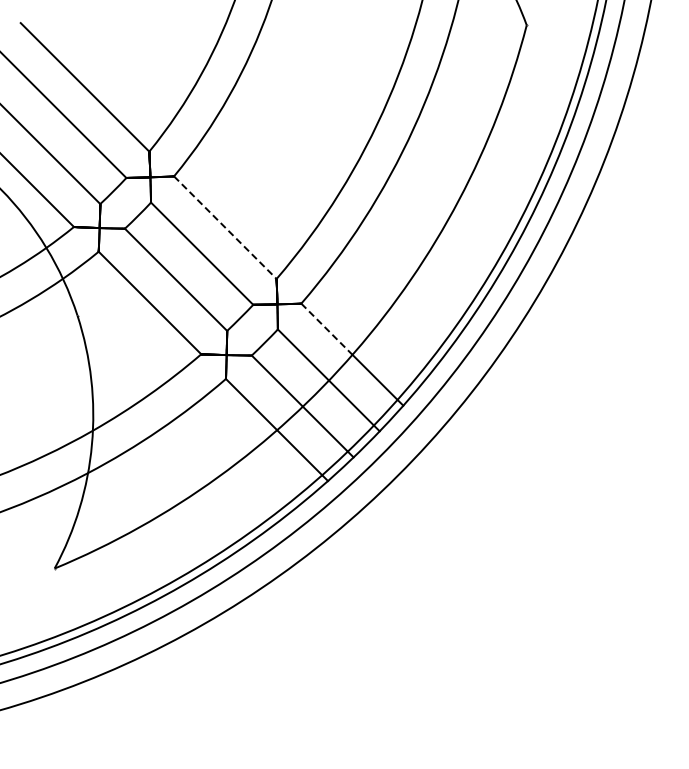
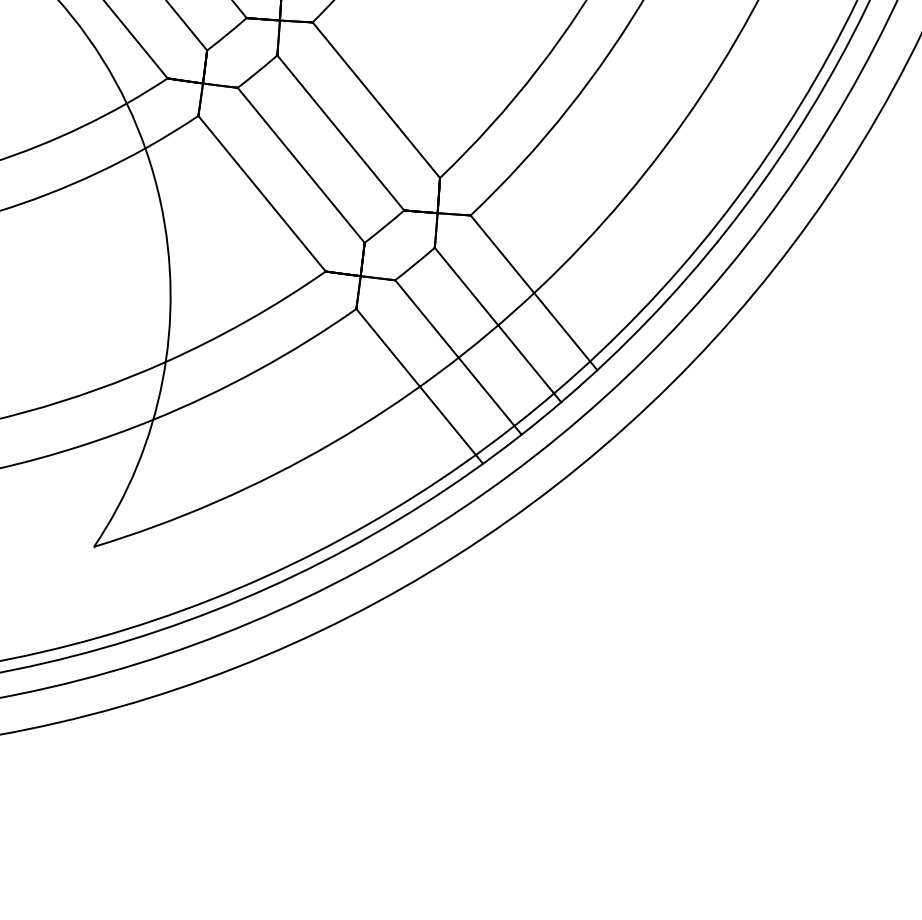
line: (225, 227) -> (376, 99), dashed -> solid
line: (327, 329) -> (503, 254), dashed -> solid

